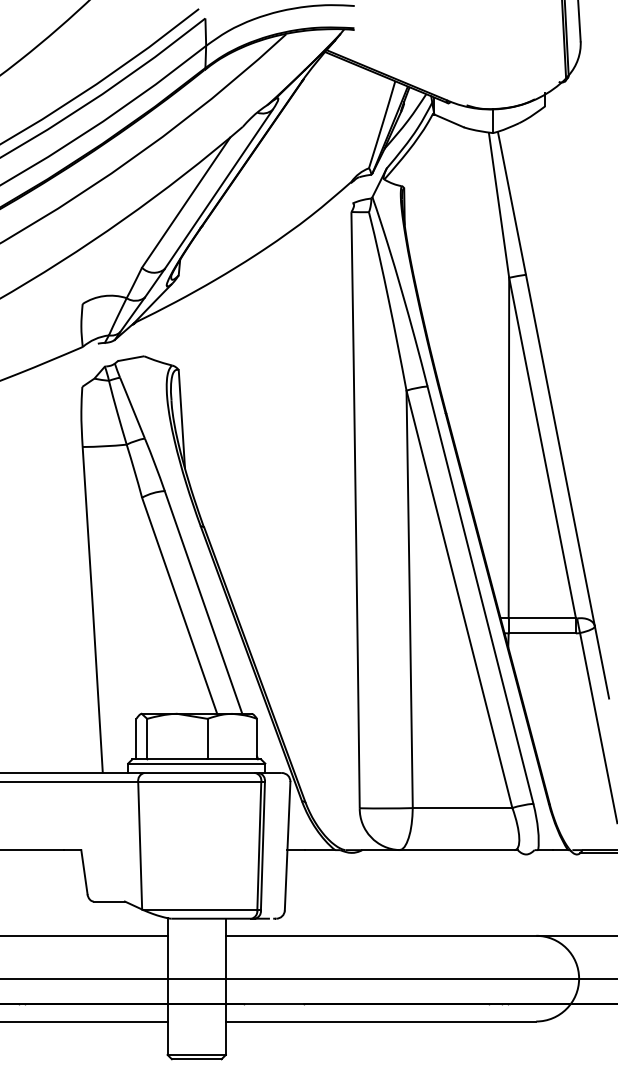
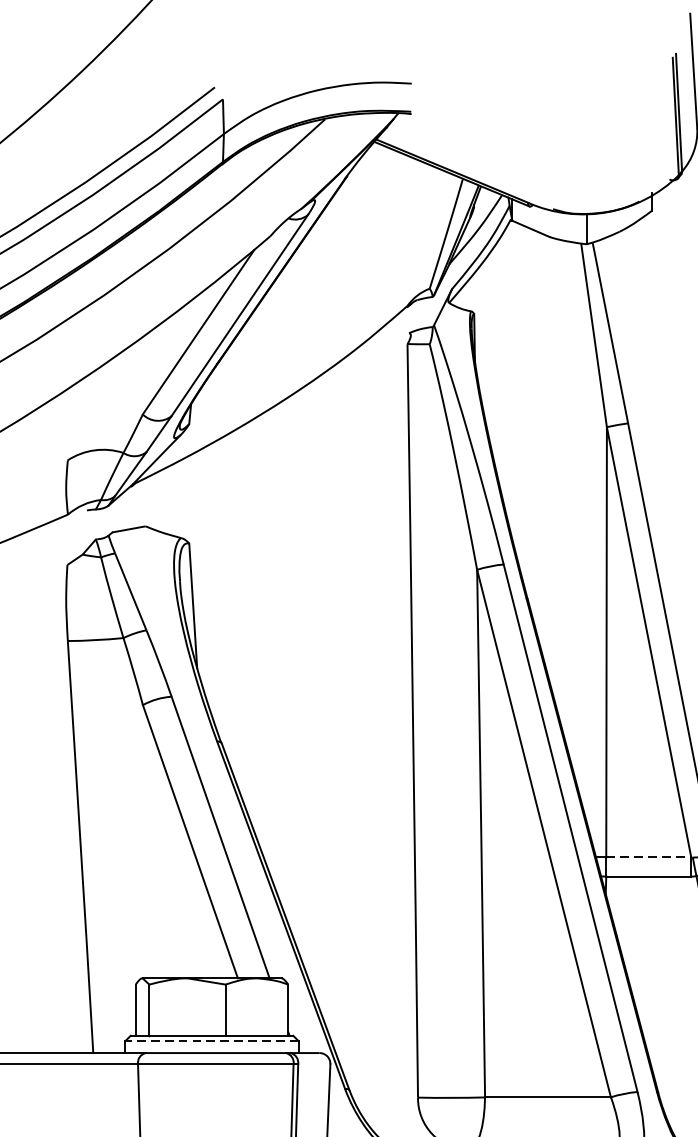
line: (542, 618) -> (649, 857), solid -> dashed
line: (196, 763) -> (211, 1041), solid -> dashed

